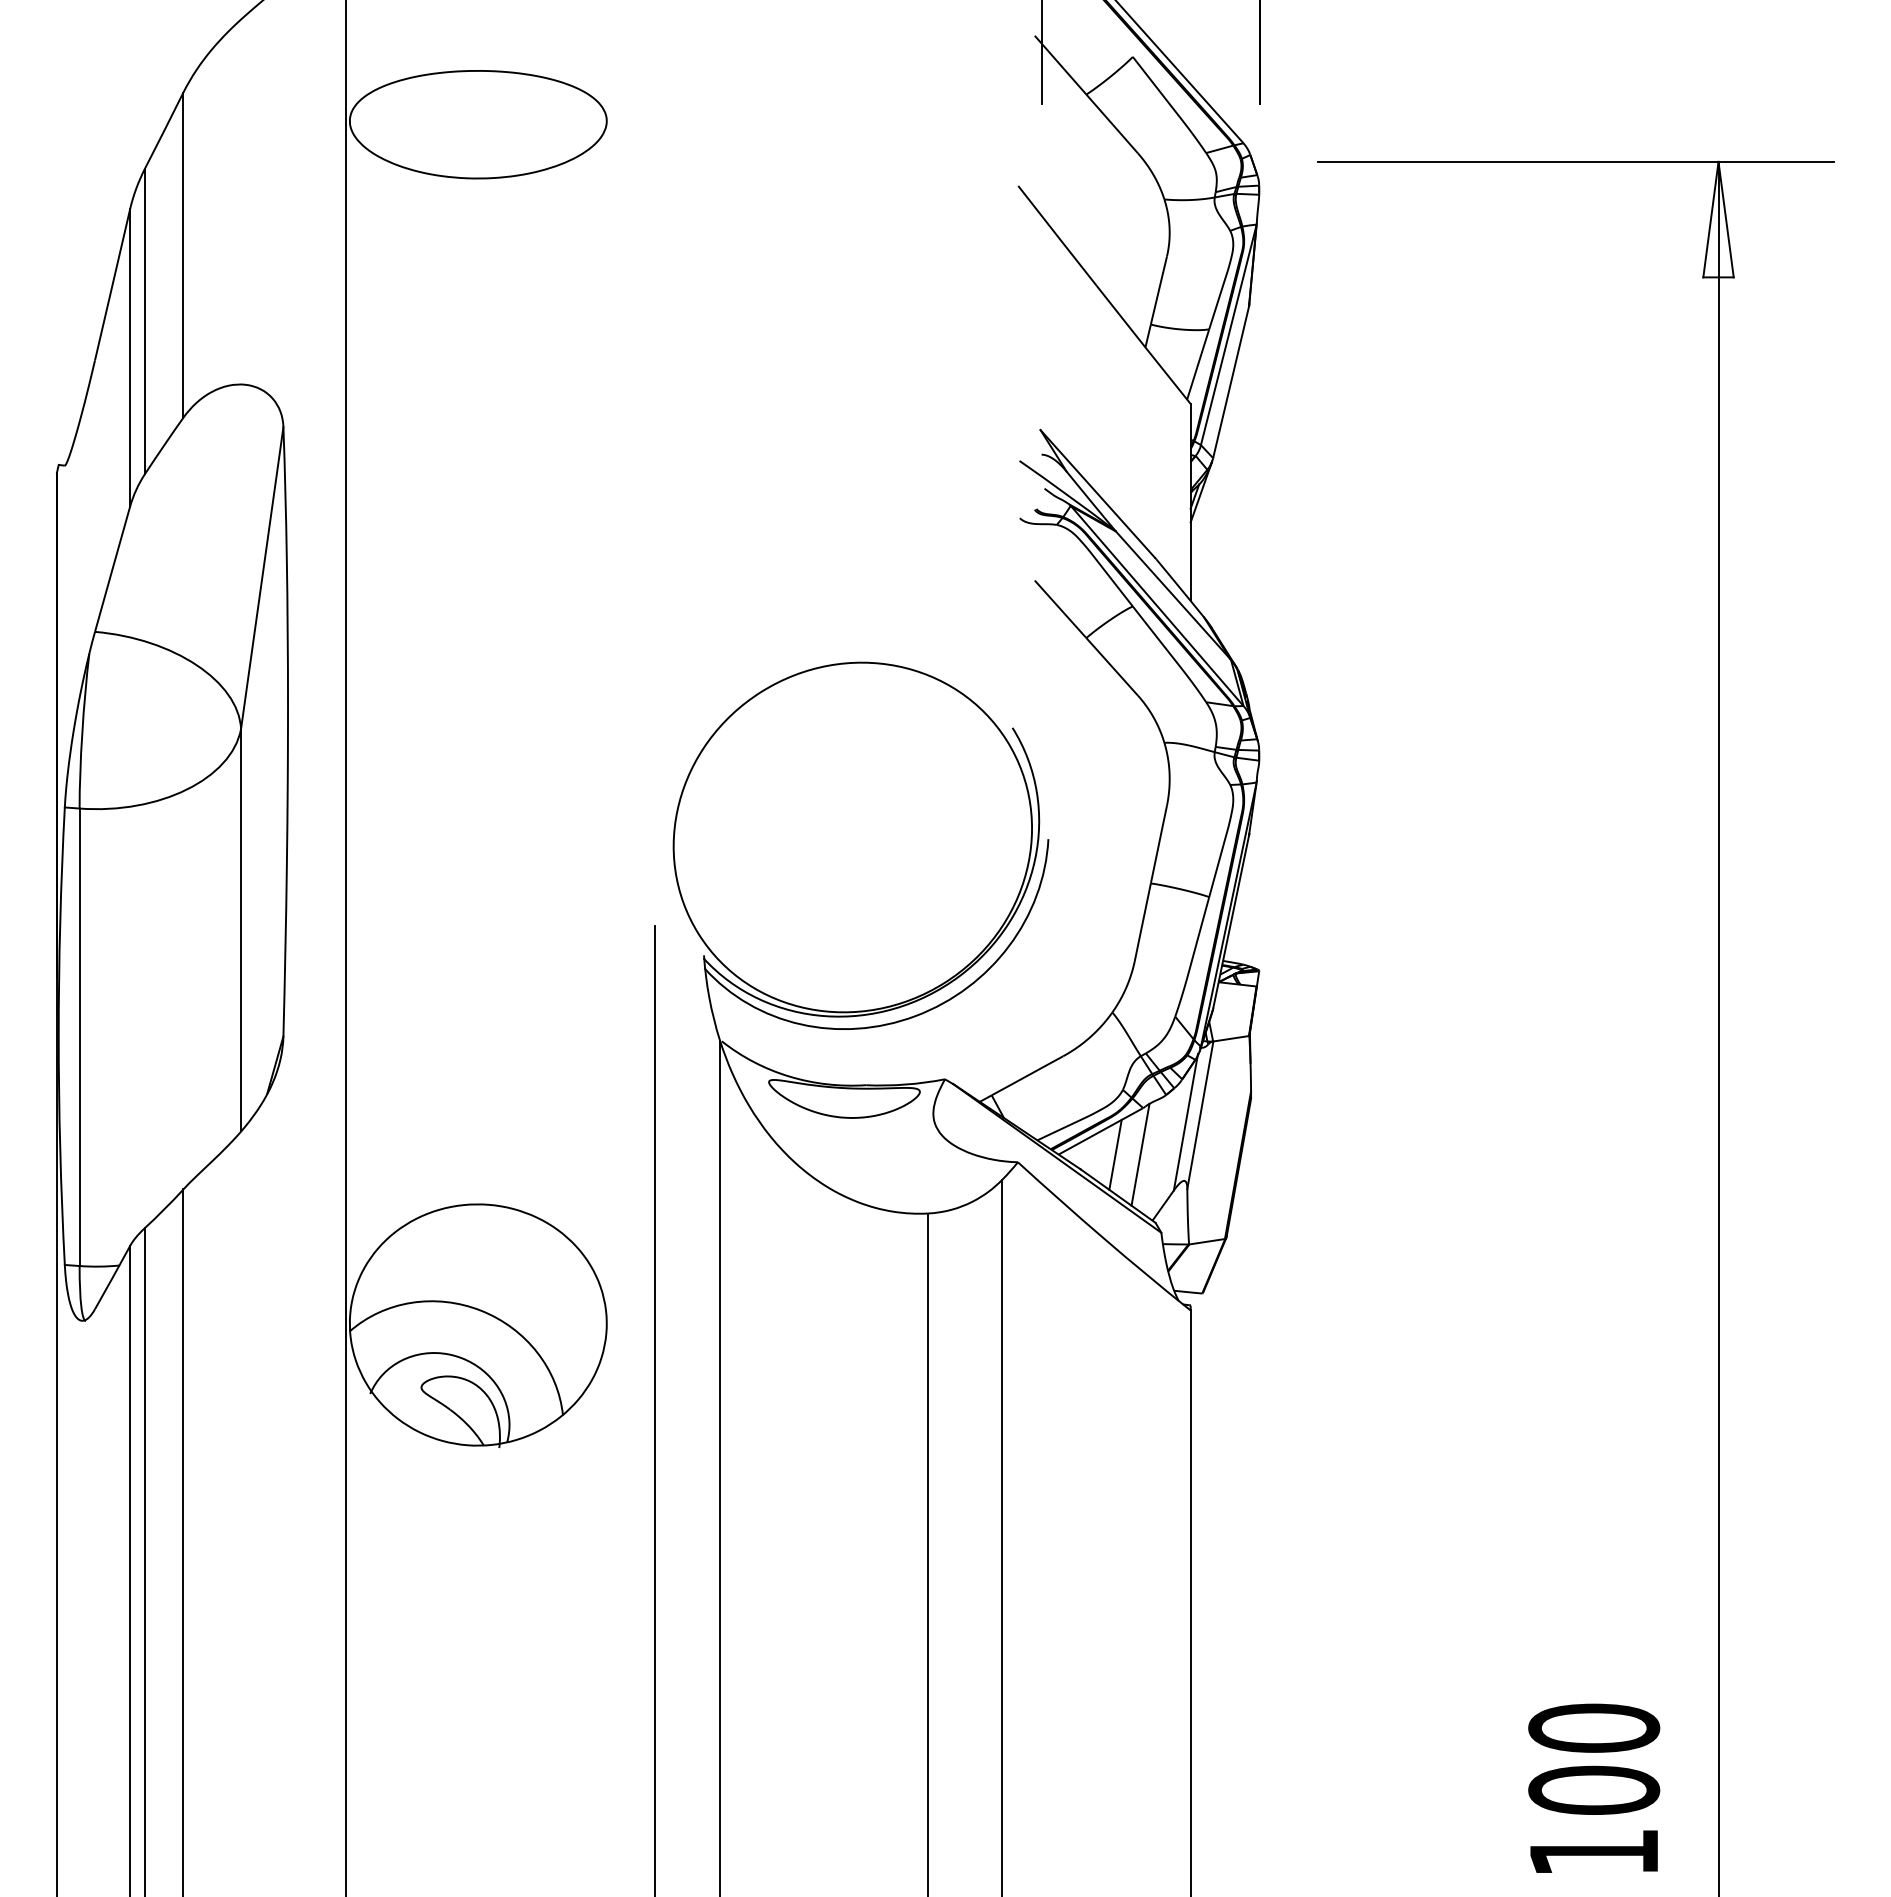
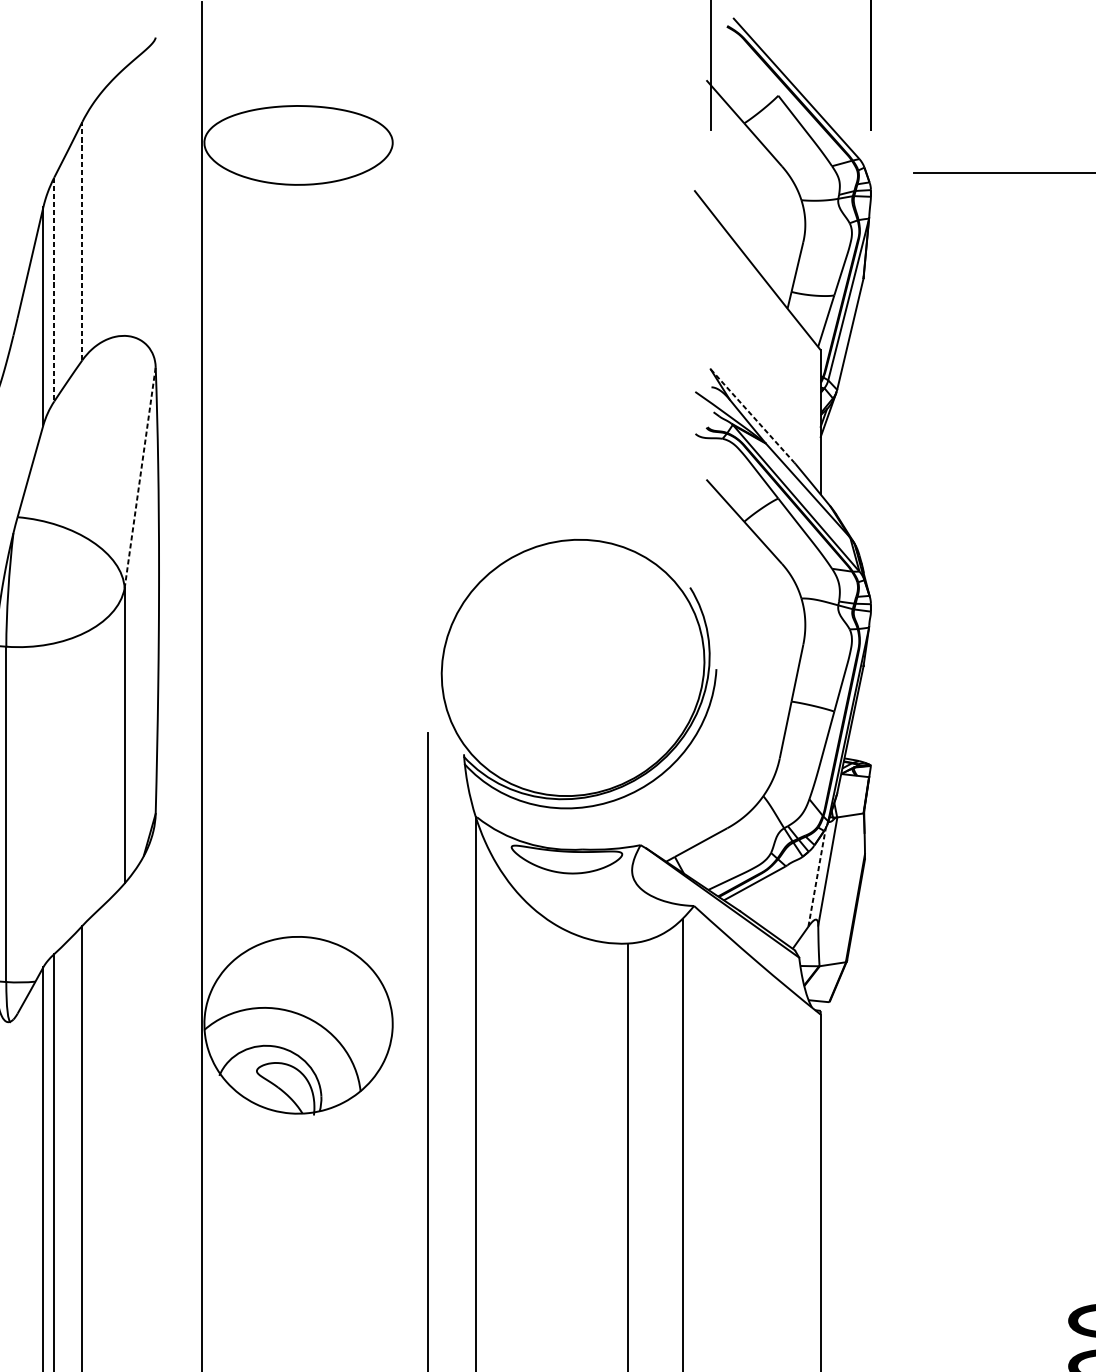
line: (183, 255) -> (82, 241), solid -> dashed
line: (145, 321) -> (54, 289), solid -> dashed
line: (1097, 493) -> (752, 415), solid -> dashed
line: (262, 577) -> (140, 477), solid -> dashed
line: (1186, 1121) -> (817, 876), solid -> dashed
line: (1115, 1154) -> (765, 900), removed
line: (1140, 1154) -> (783, 900), removed

